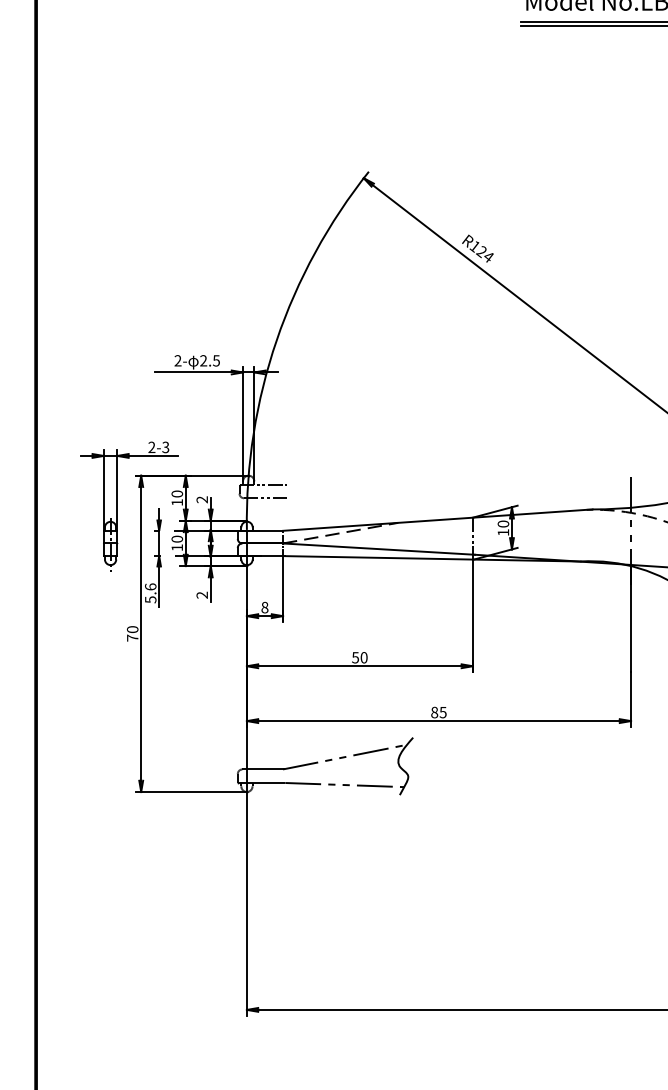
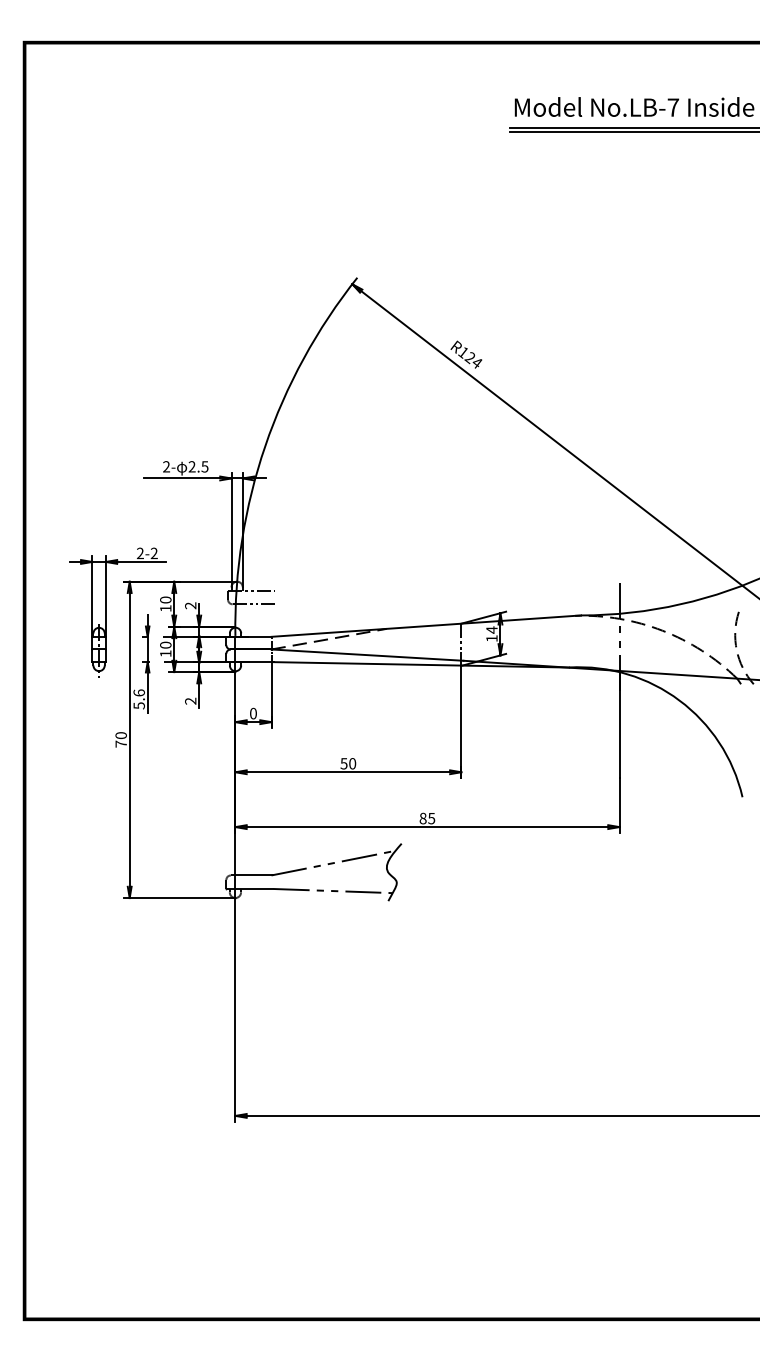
text: (165, 447) -> (153, 553), 2-3 -> 2-2
text: (503, 523) -> (491, 629), 10 -> 14
text: (265, 607) -> (253, 713), 8 -> 0

